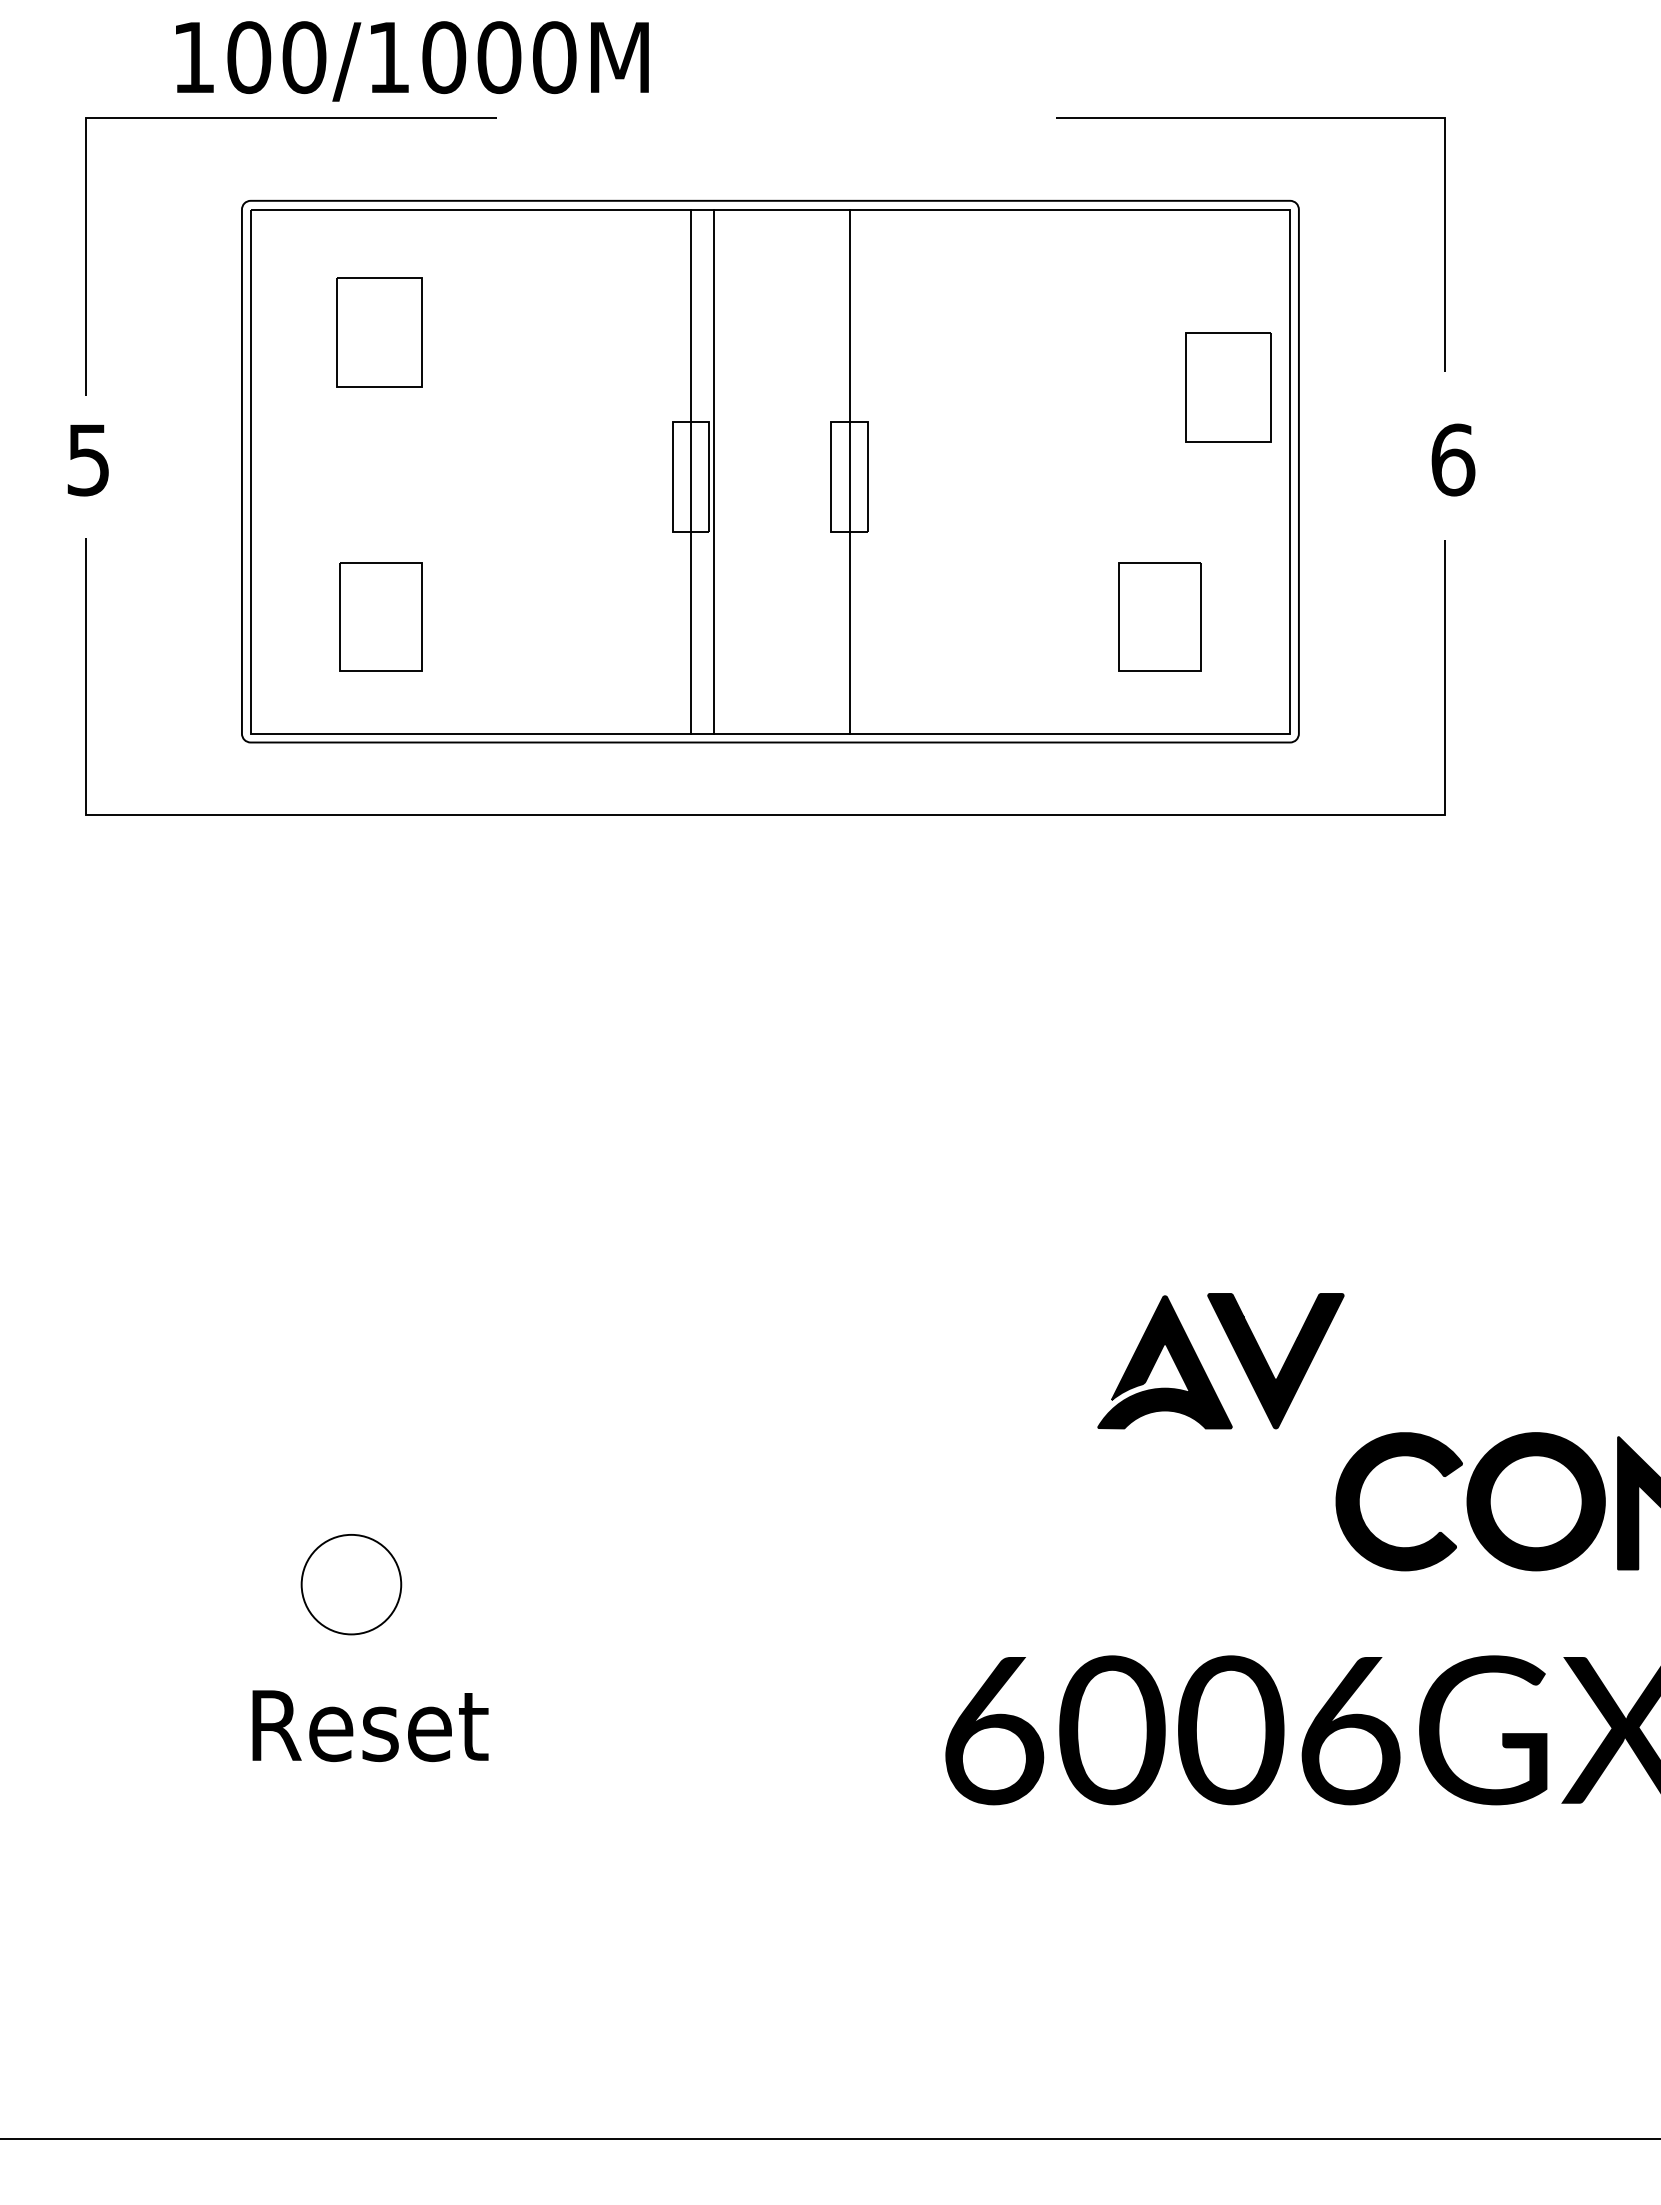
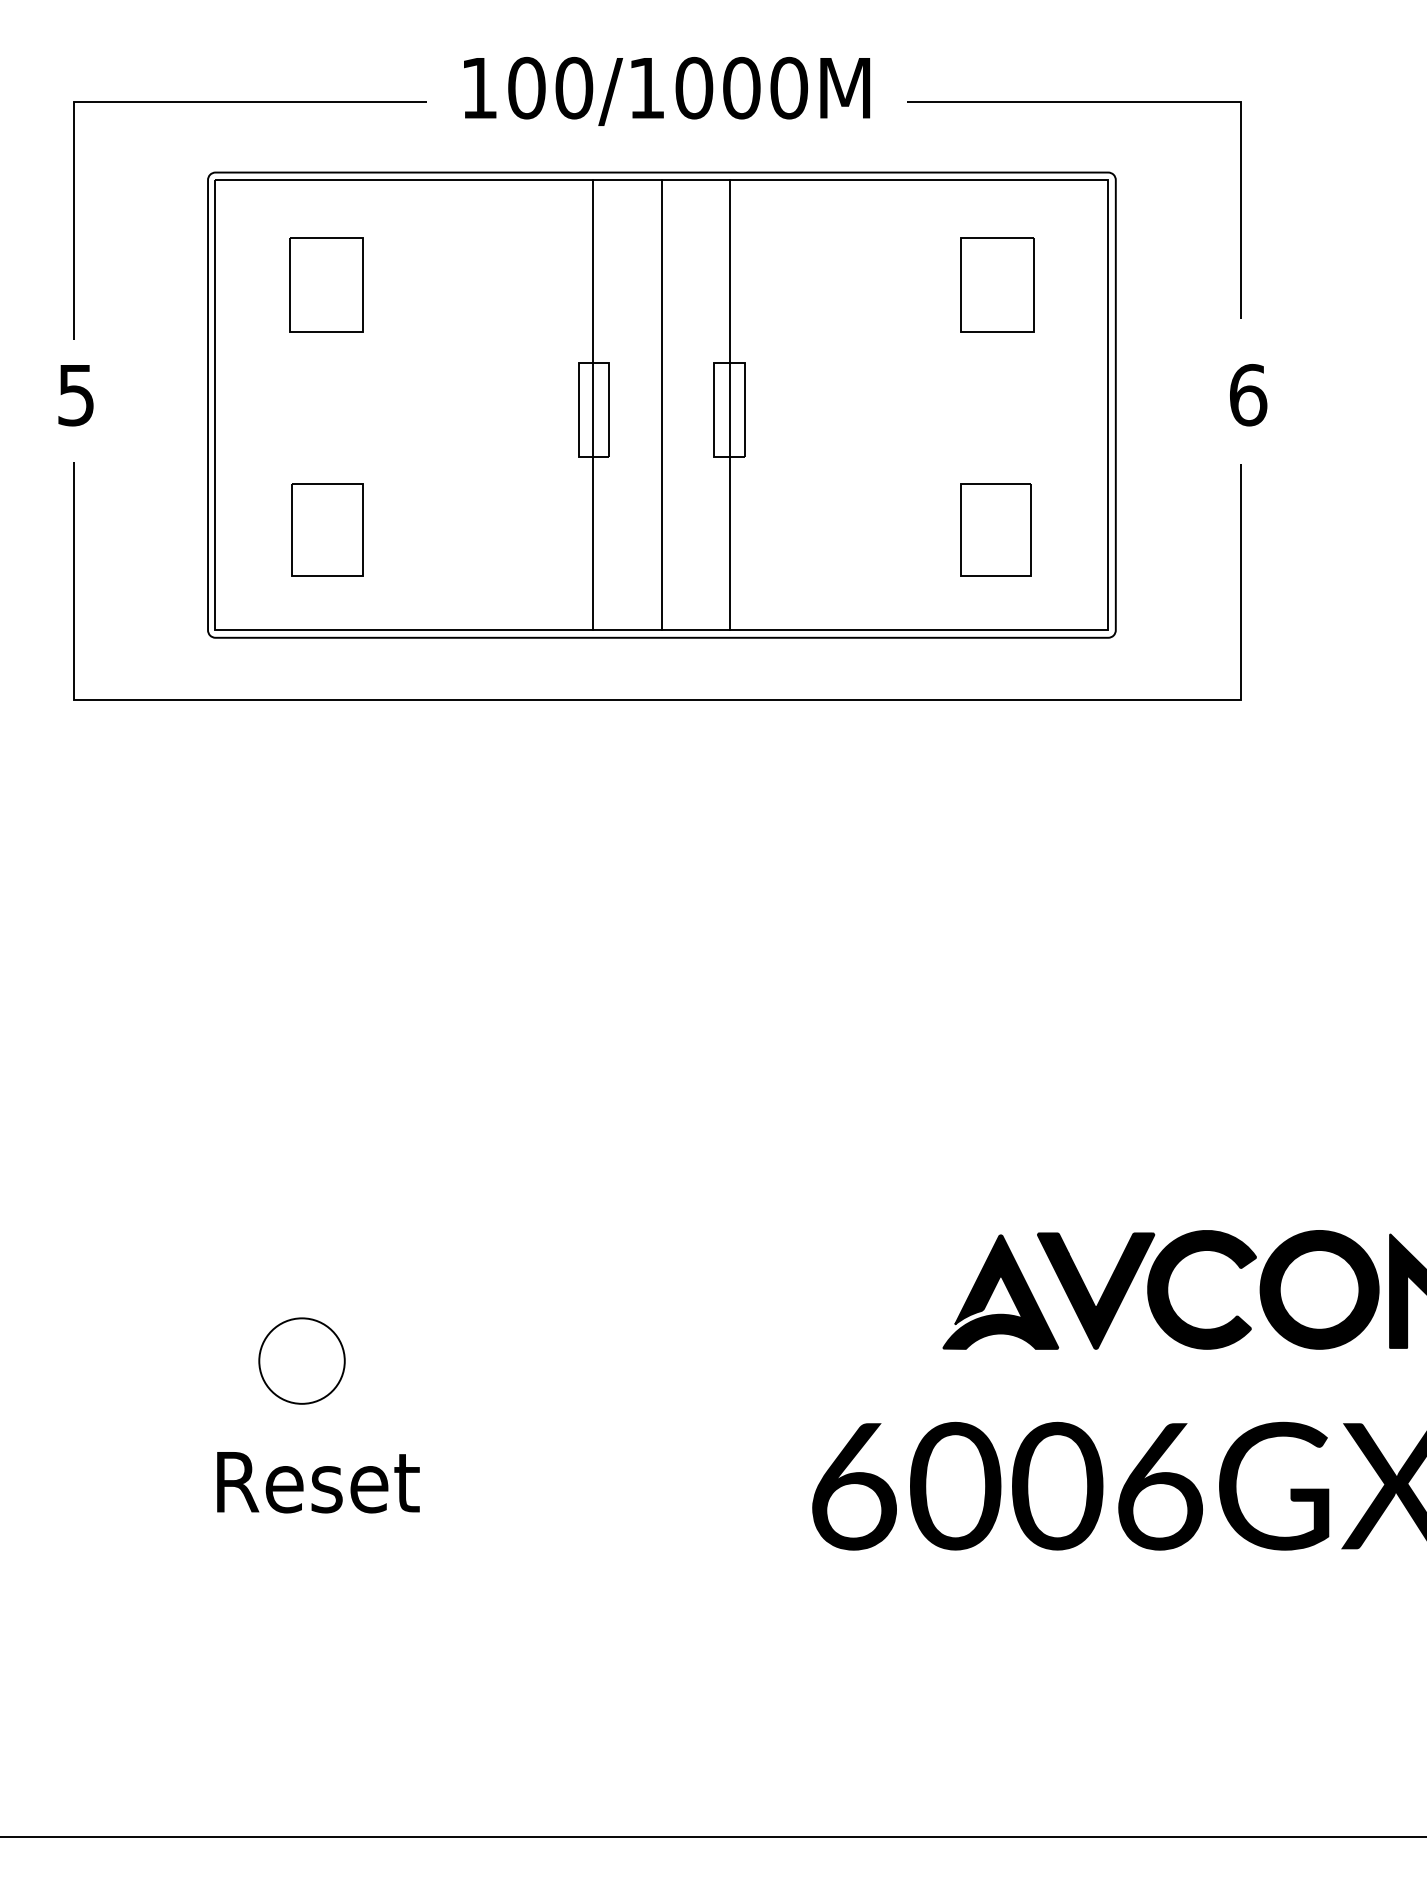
text: (412, 61) -> (667, 91), moved
part: (1228, 387) -> (997, 285), moved
line: (714, 471) -> (661, 405), moved
part: (1235, 1353) -> (1061, 1284), moved

